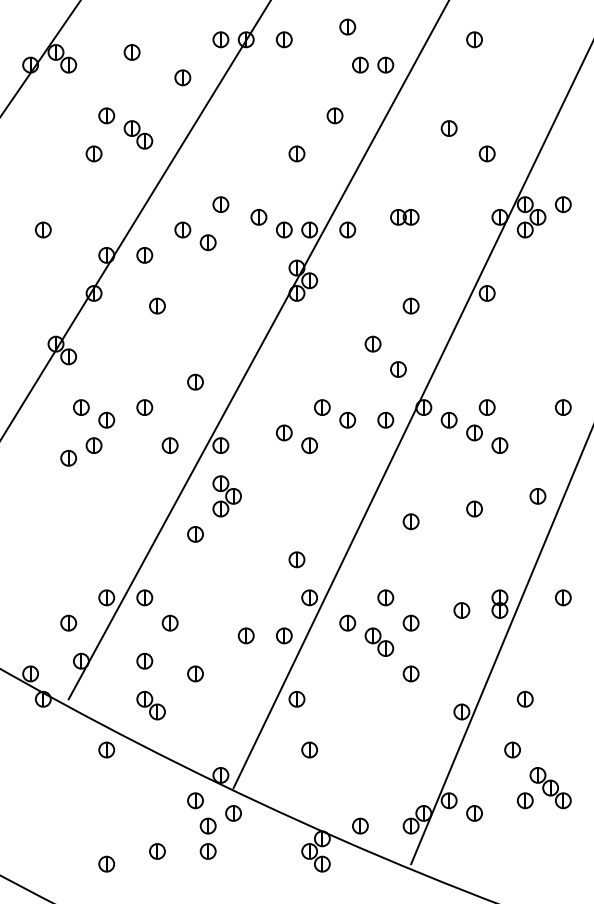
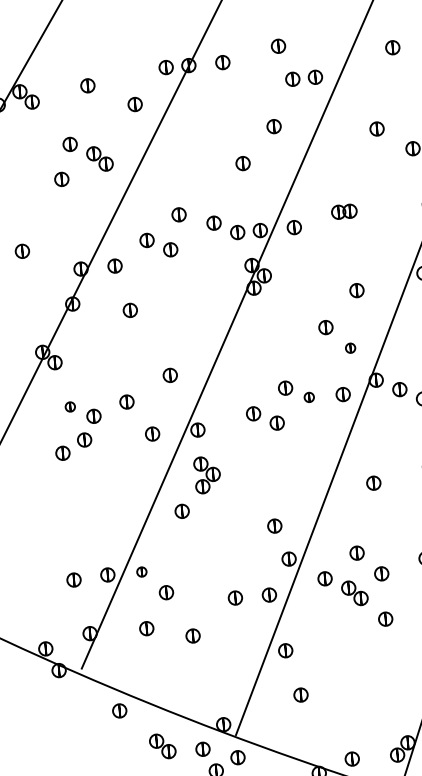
part: (398, 369) -> (350, 348), size x0.7
part: (81, 407) -> (70, 406), size x0.7
part: (347, 419) -> (308, 396), size x0.7
part: (144, 597) -> (141, 571), size x0.7
part: (68, 622) -> (73, 579), moved
part: (150, 705) -> (162, 746), moved

